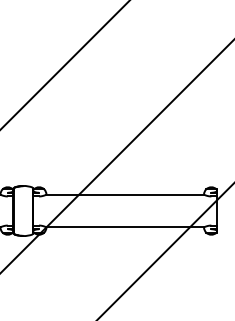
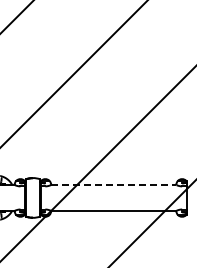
line: (124, 195) -> (113, 185), solid -> dashed

